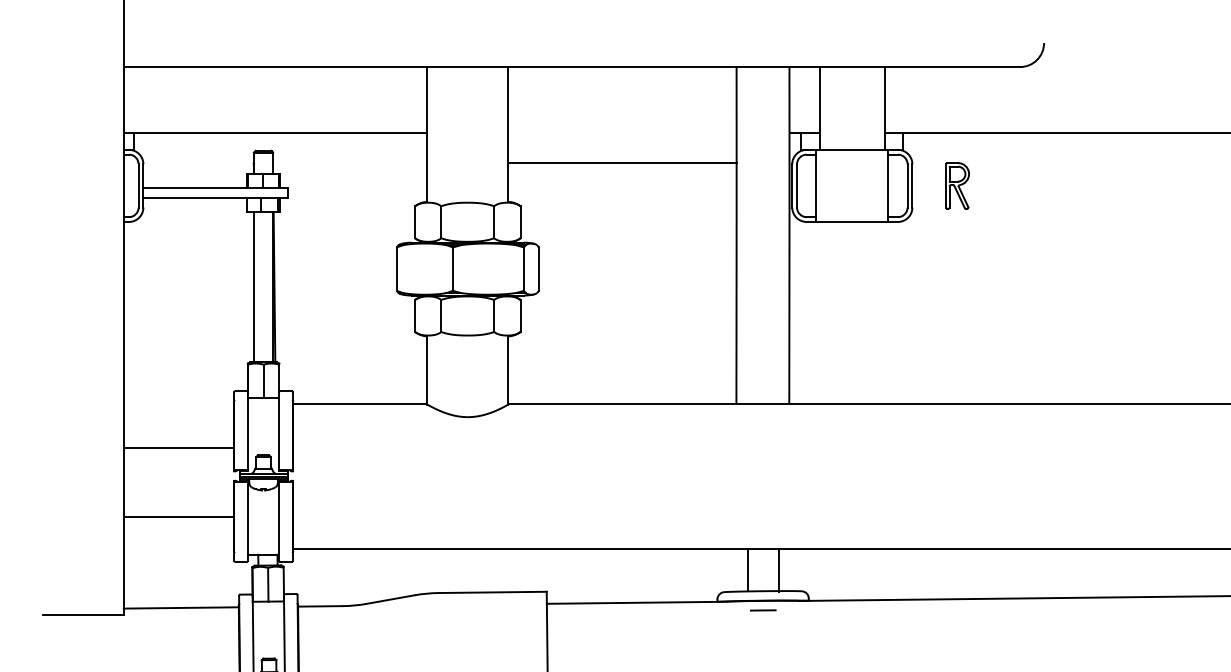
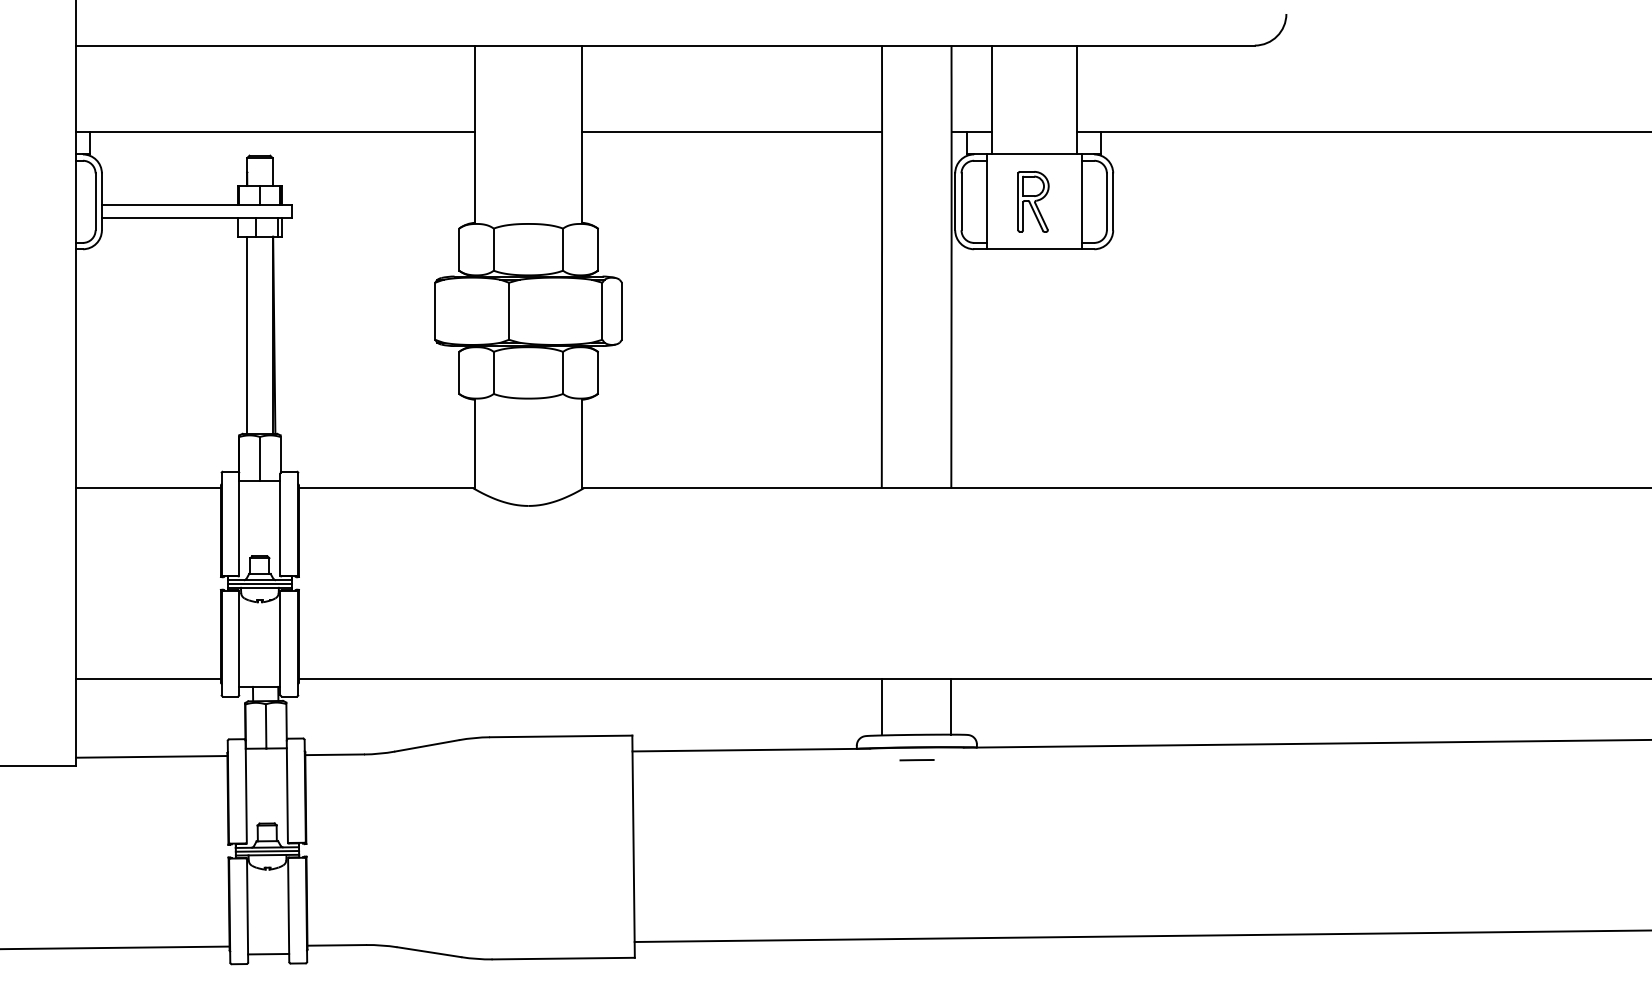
line: (622, 162) -> (731, 132), moved
part: (957, 185) -> (1033, 201), moved
line: (178, 447) -> (148, 488), moved
line: (178, 517) -> (148, 678), moved
line: (748, 569) -> (951, 706), moved
line: (778, 569) -> (881, 706), moved

